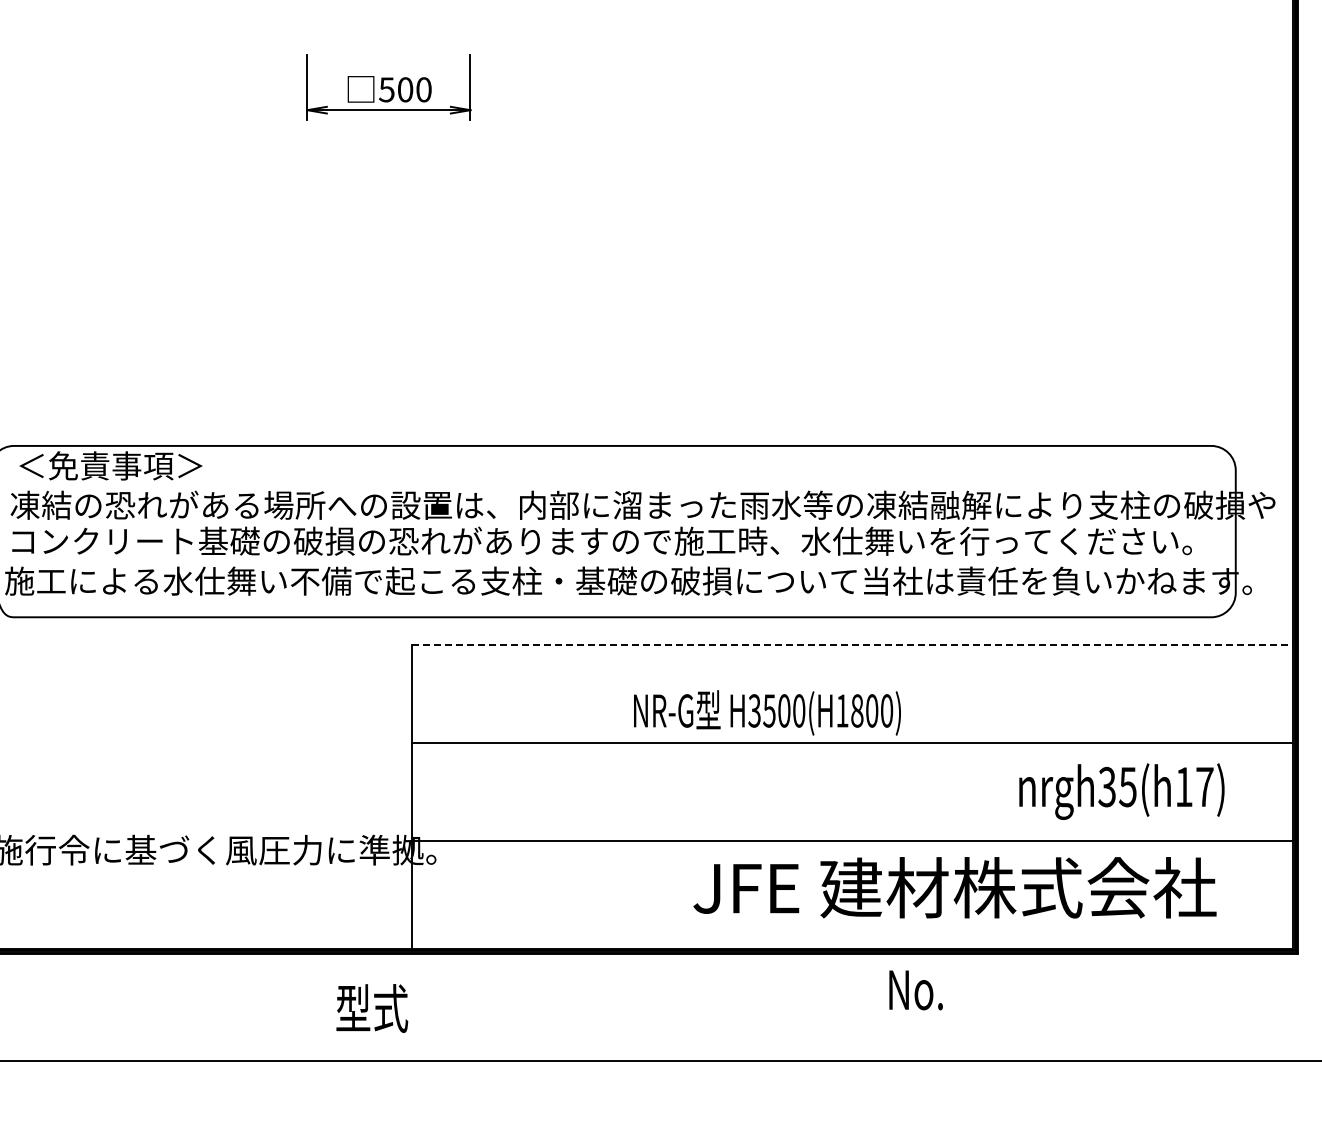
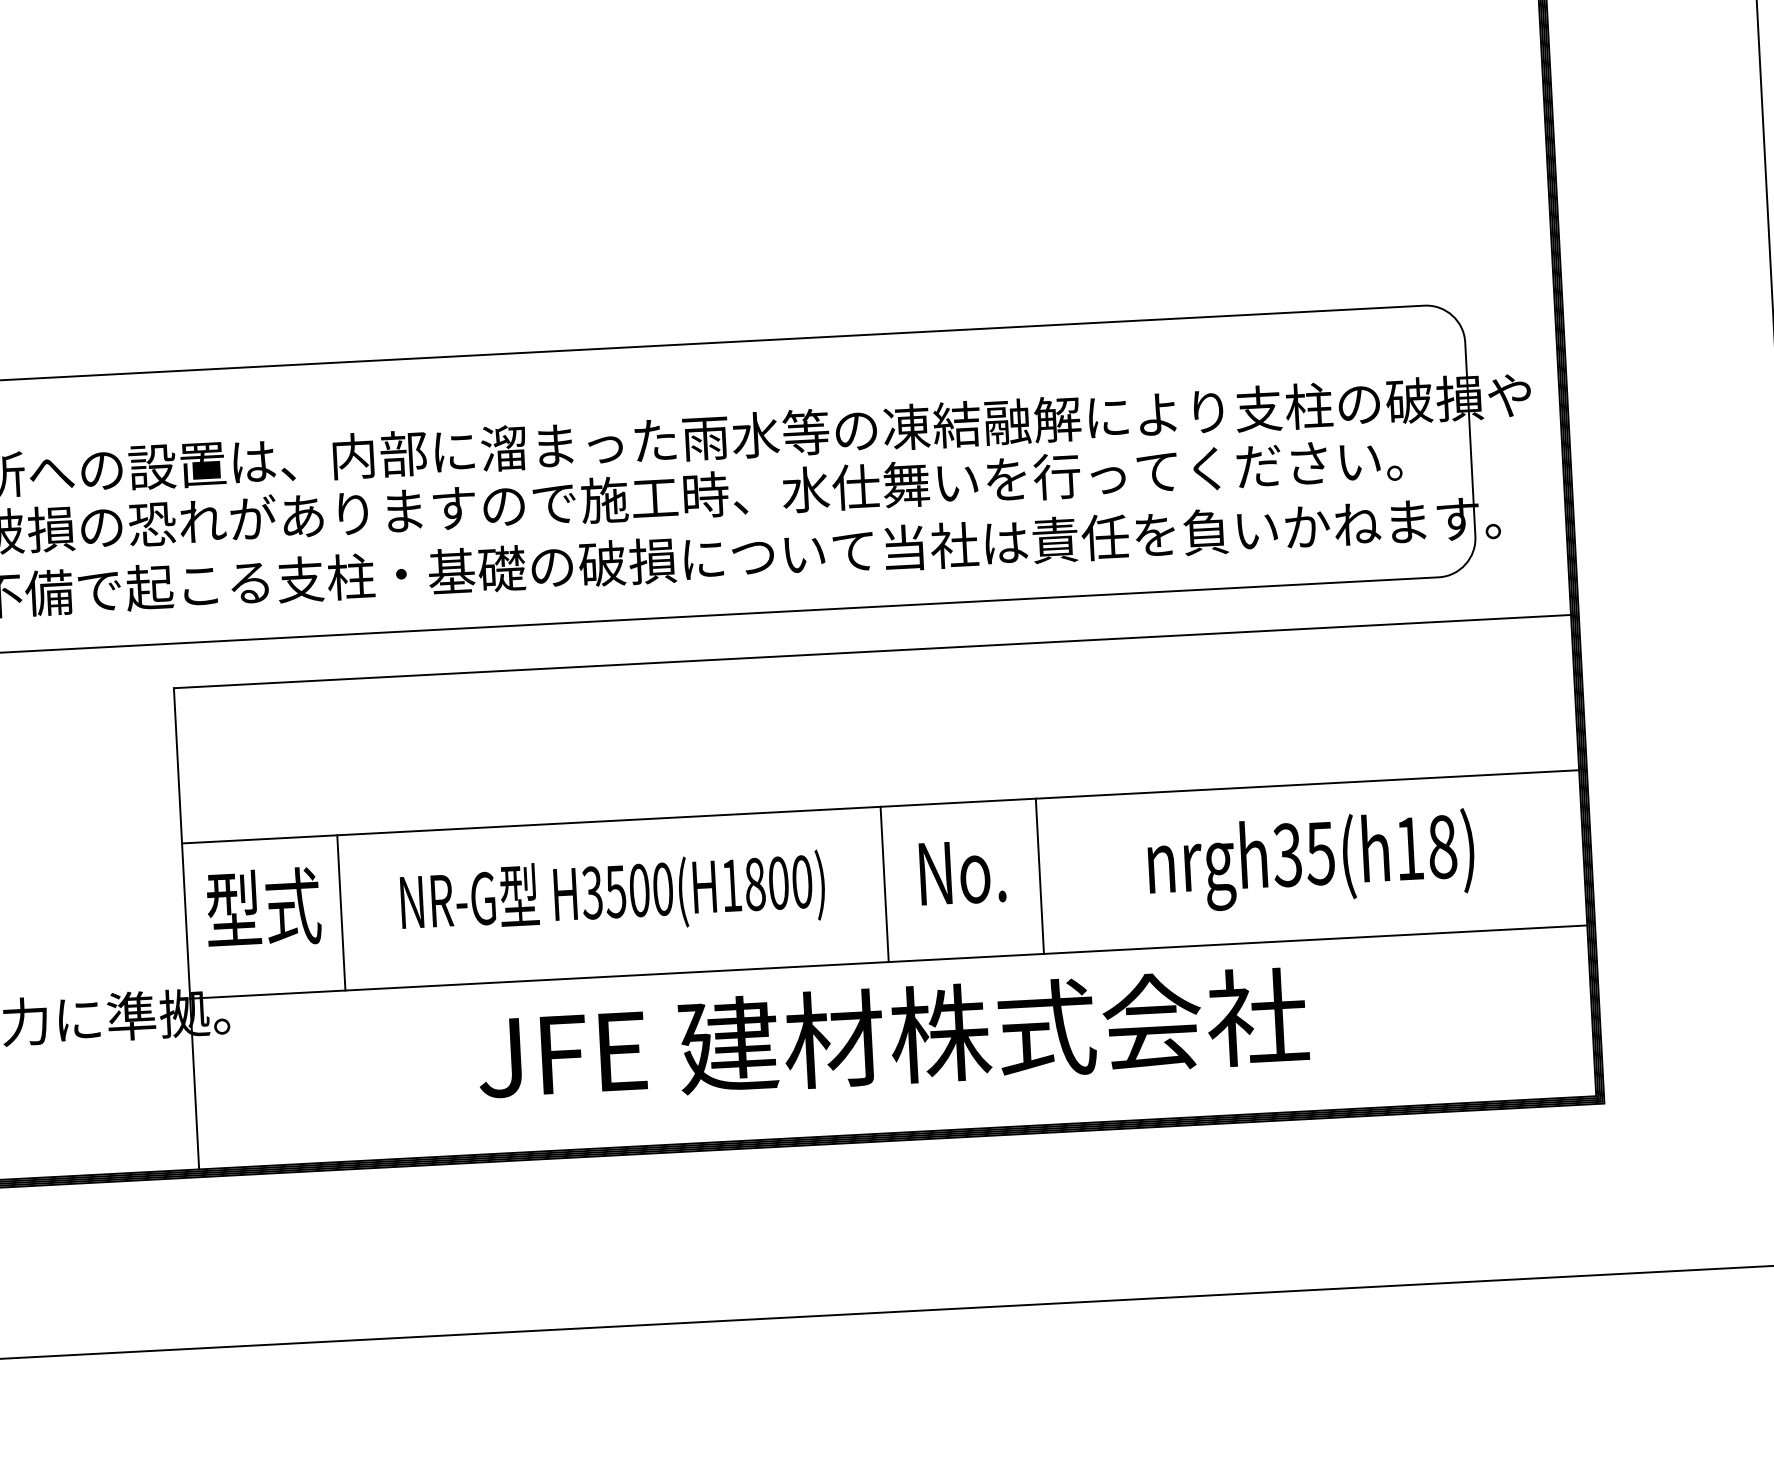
line: (852, 645) -> (872, 651), dashed -> solid
text: (767, 712) -> (612, 894), moved
text: (1204, 787) -> (1441, 847), nrgh35(h17) -> nrgh35(h18)
line: (510, 792) -> (342, 913), added
line: (852, 792) -> (884, 884), added
line: (950, 792) -> (1039, 876), added
text: (954, 887) -> (892, 1035), moved
text: (915, 990) -> (961, 872), moved
text: (372, 1008) -> (263, 907), moved

